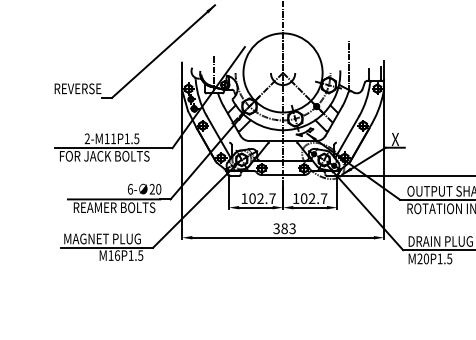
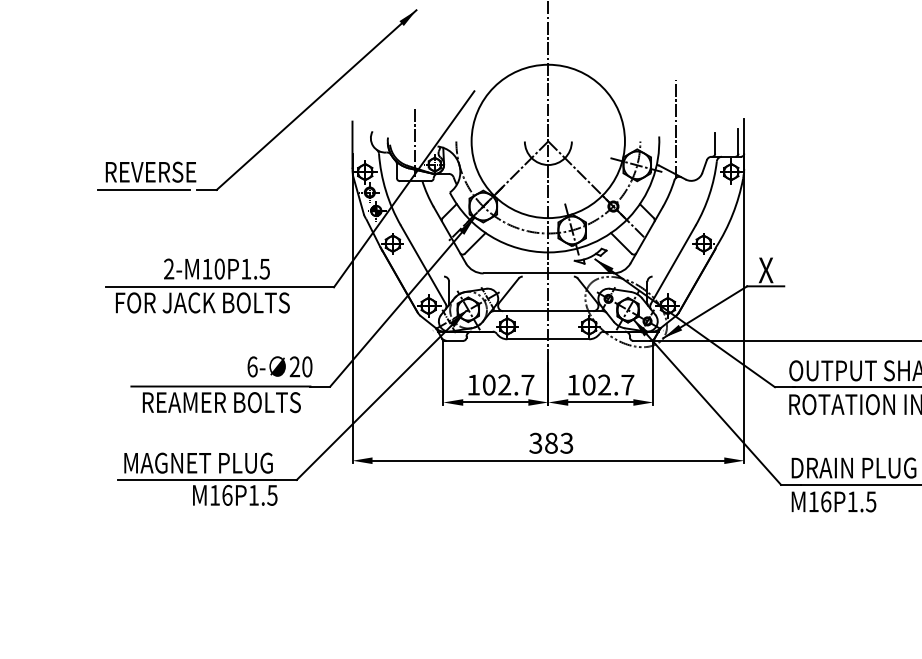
line: (73, 97) -> (142, 189), added
text: (113, 138) -> (219, 268), 2-M11P1.5 -> 2-M10P1.5
text: (423, 258) -> (820, 501), M20P1.5 -> M16P1.5

